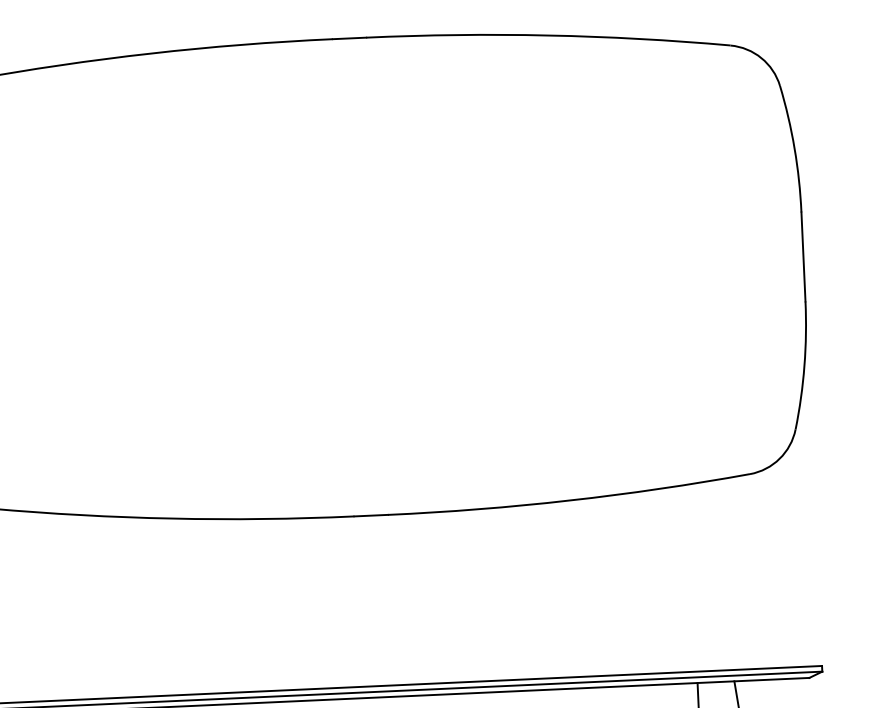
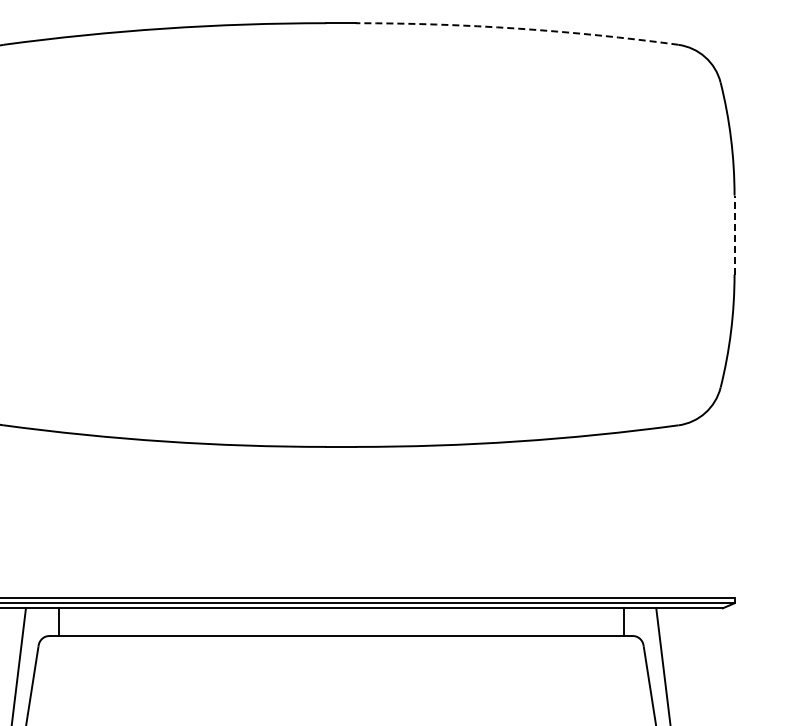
arc: (548, 35) -> (517, 28), solid -> dashed
line: (803, 256) -> (734, 234), solid -> dashed

